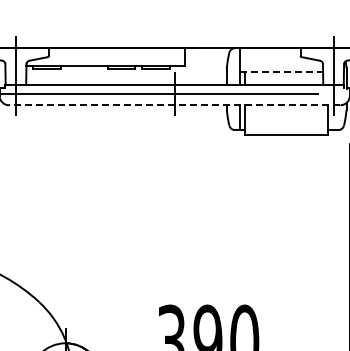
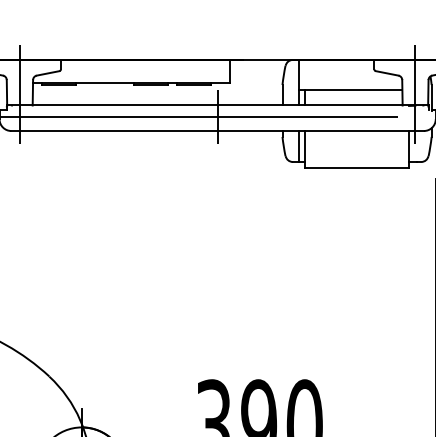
line: (281, 72) -> (350, 90), dashed -> solid
line: (174, 105) -> (217, 131), dashed -> solid

